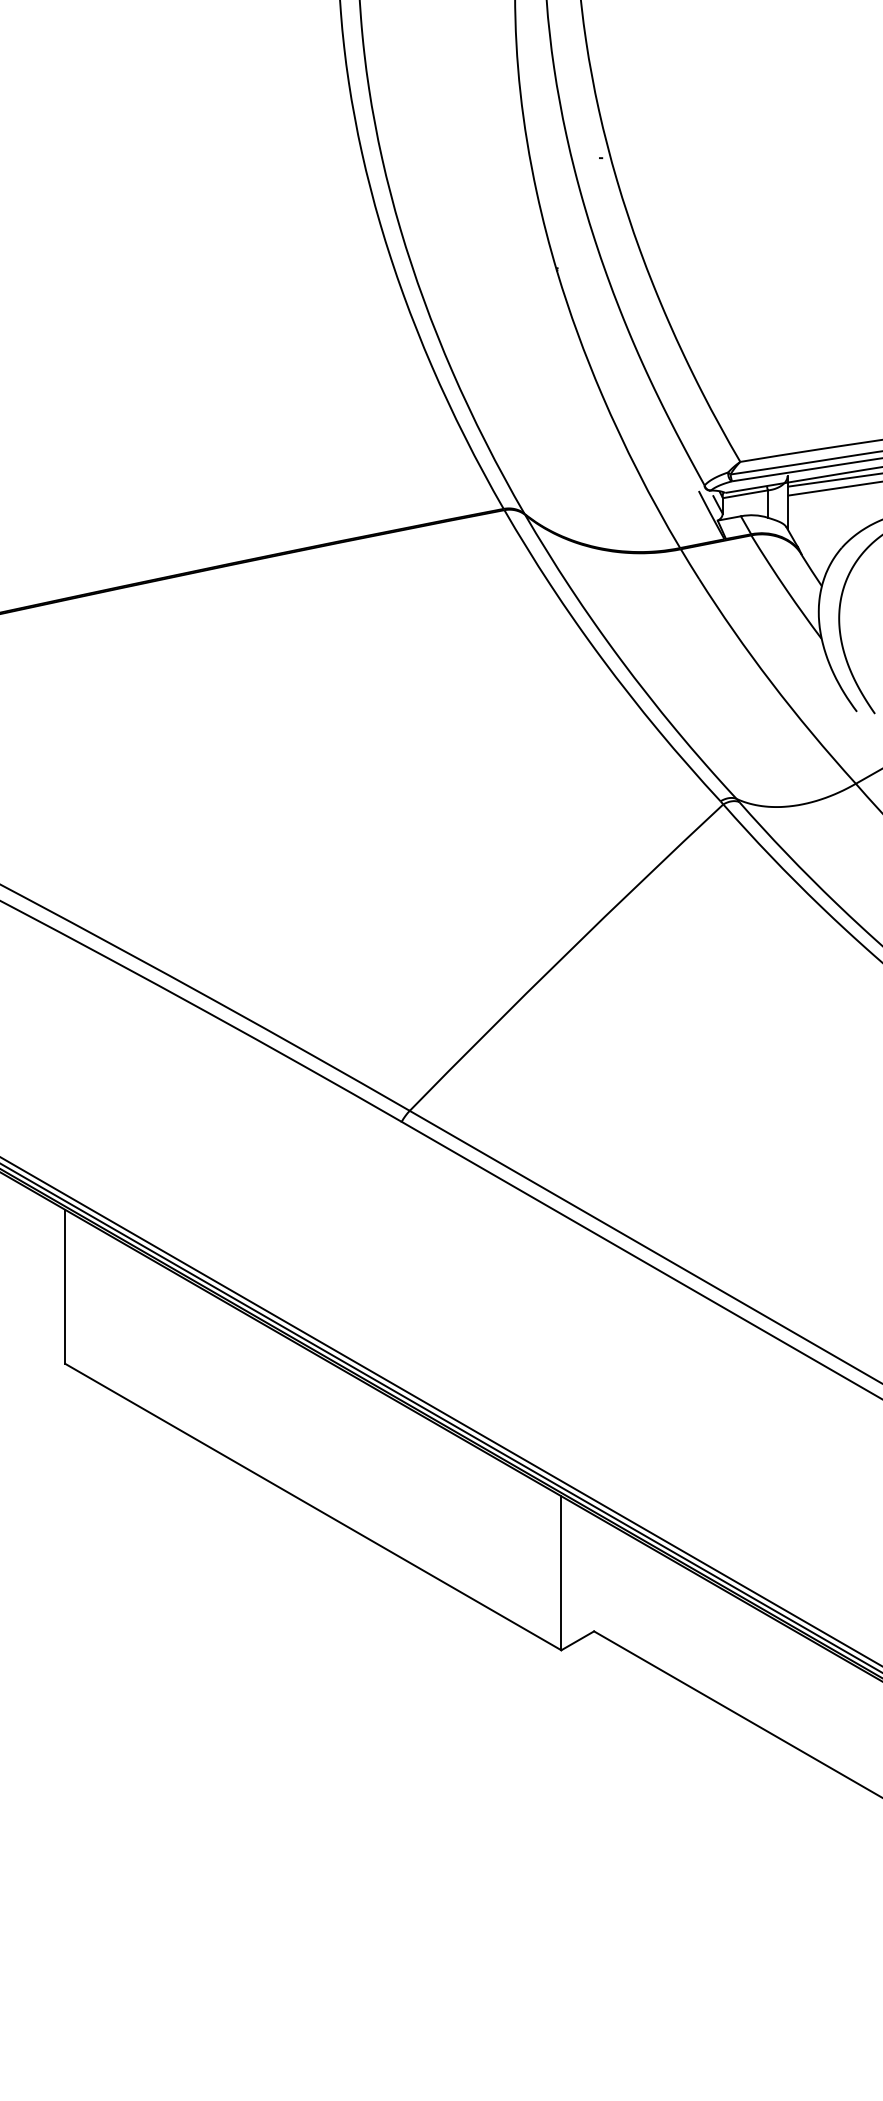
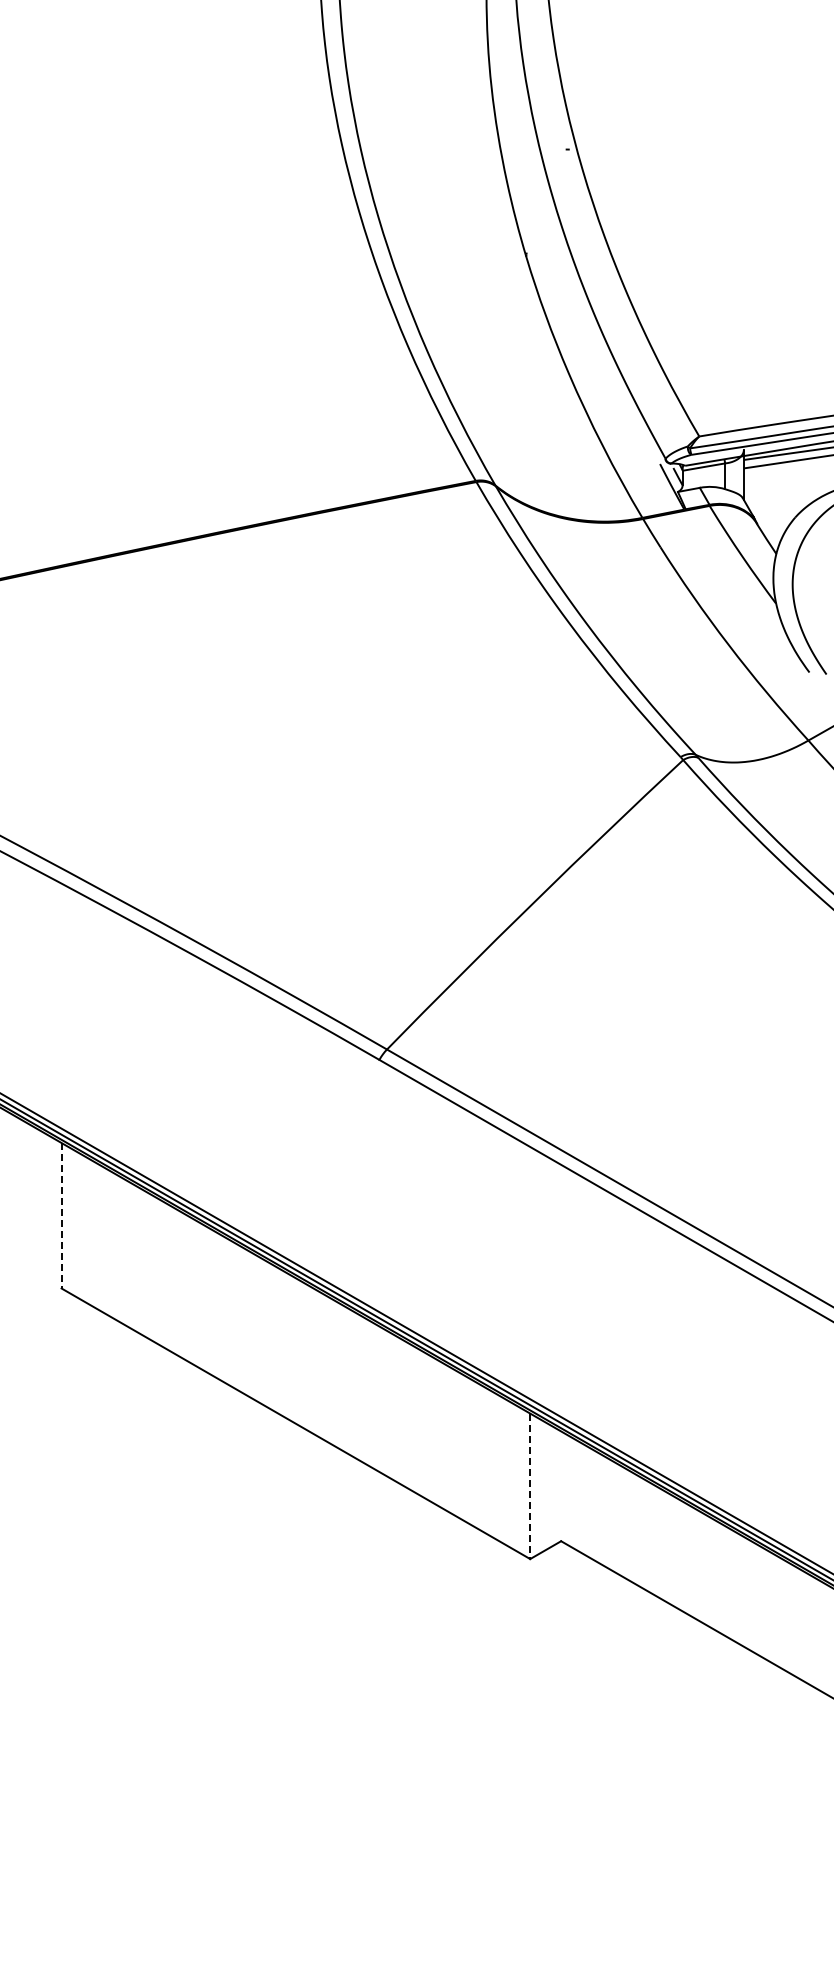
line: (65, 1286) -> (61, 1215), solid -> dashed
line: (561, 1573) -> (530, 1486), solid -> dashed

